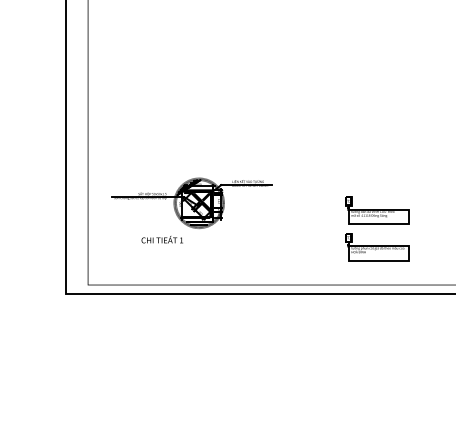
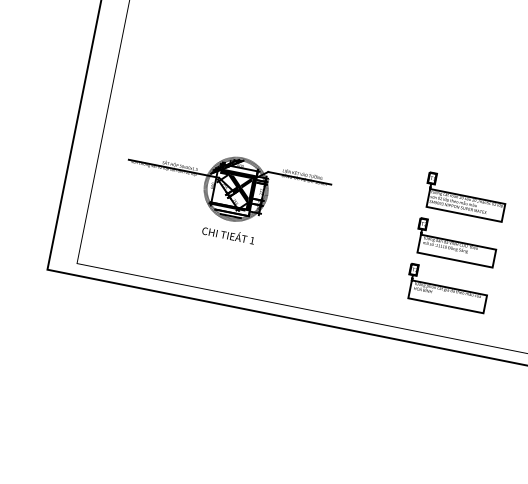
part: (377, 173) -> (466, 196), added
text: (161, 239) -> (227, 234), moved

